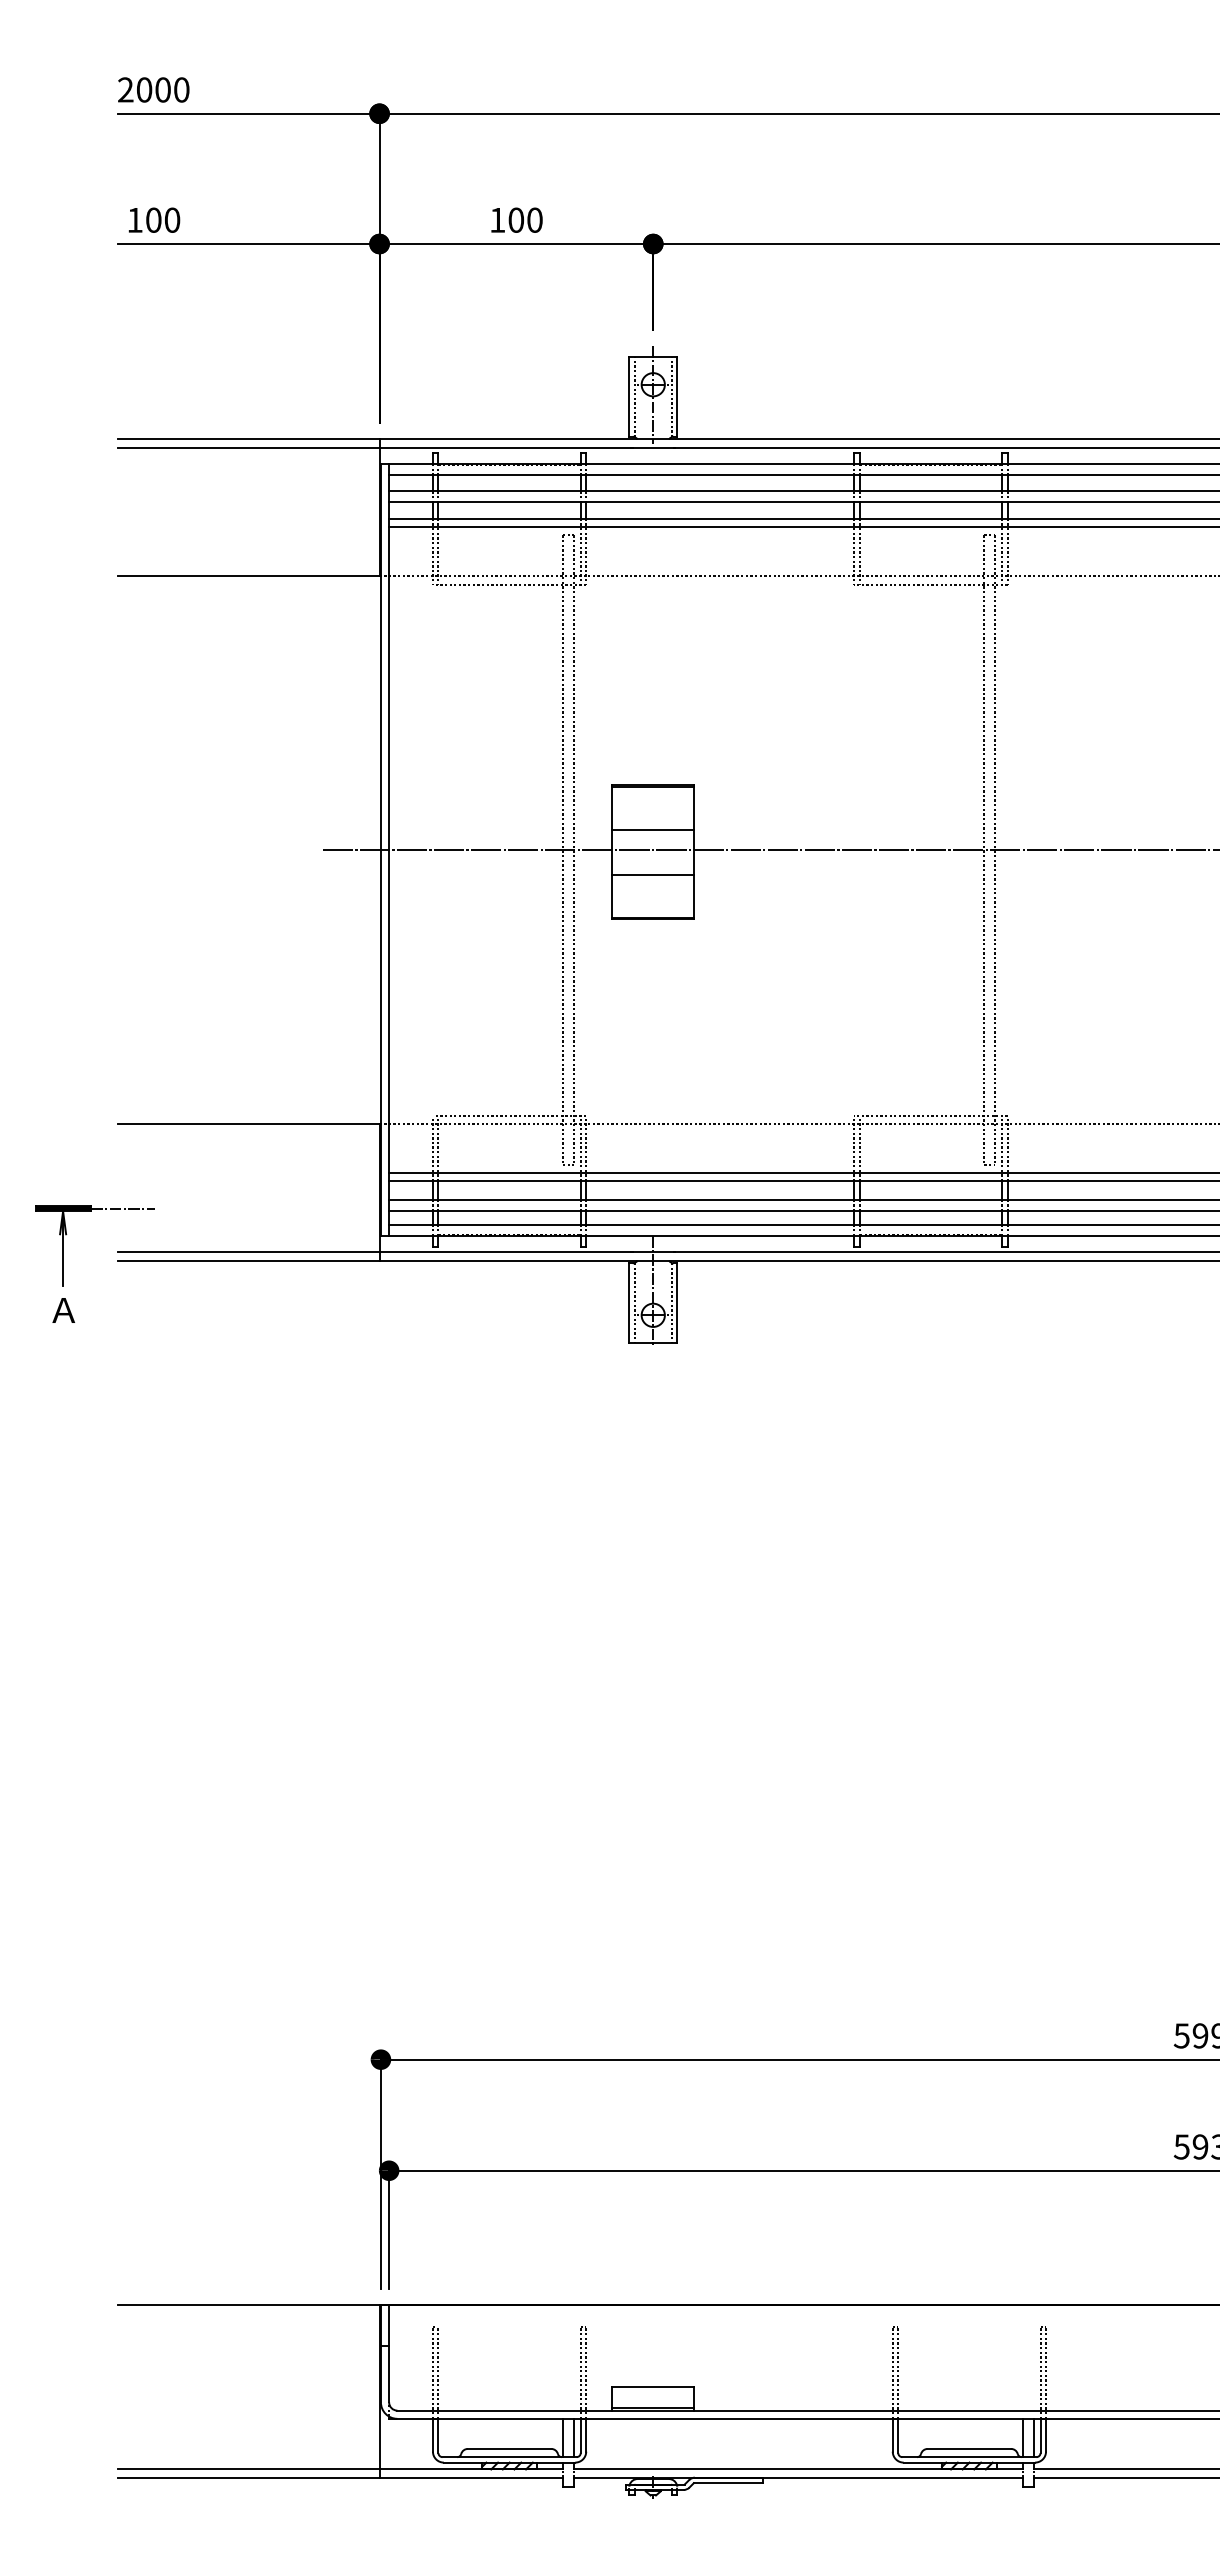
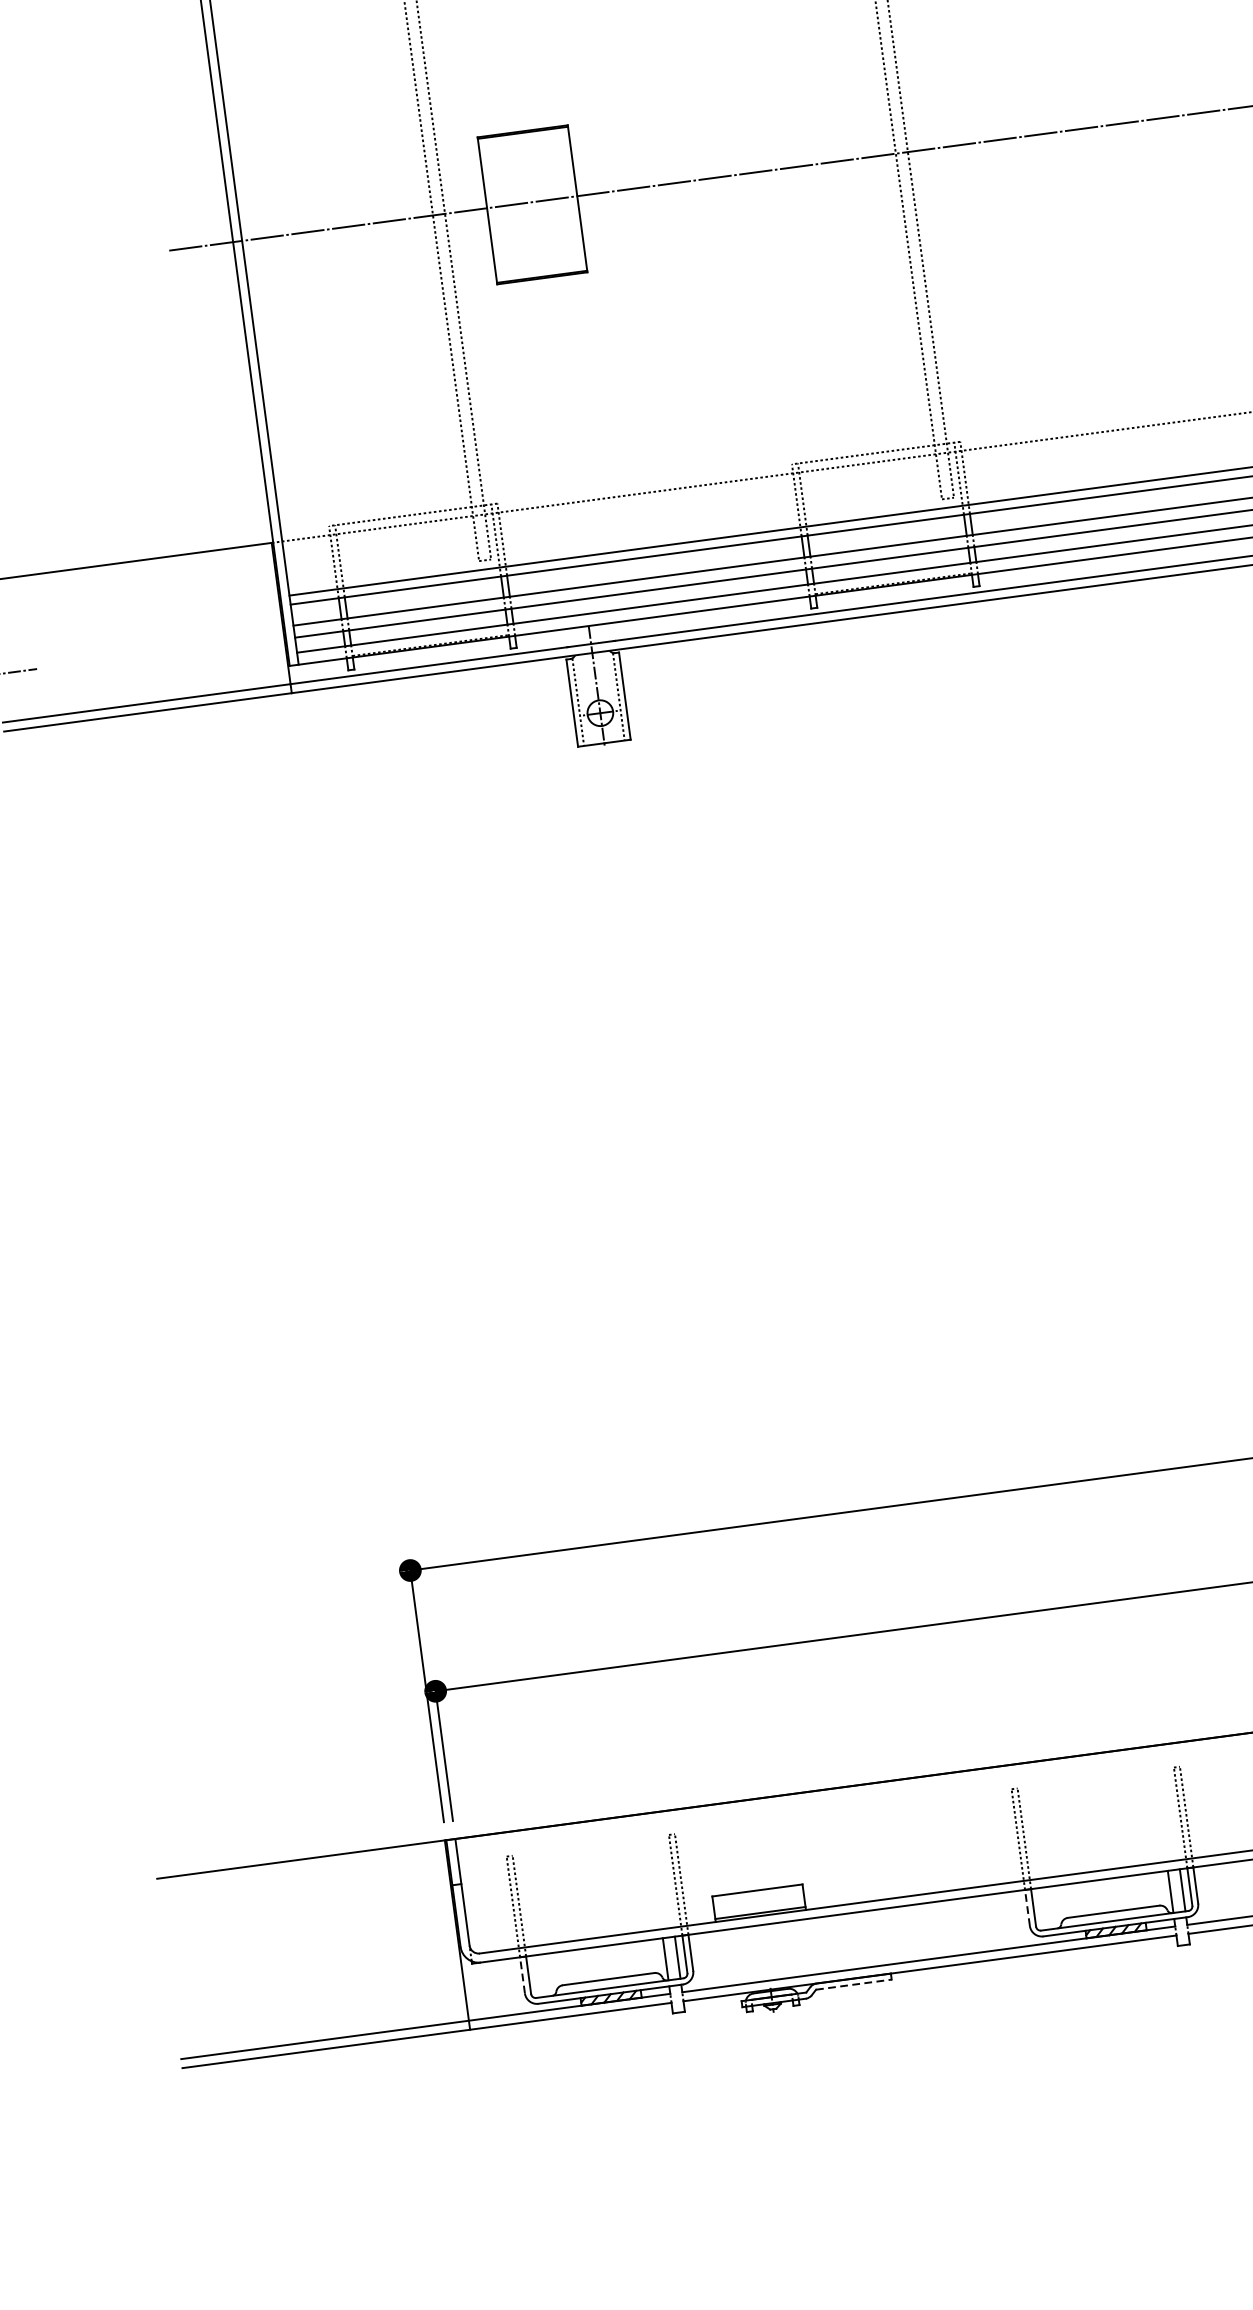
line: (653, 829) -> (529, 179), removed
line: (653, 875) -> (536, 230), removed
line: (432, 2434) -> (521, 1974), solid -> dashed
line: (892, 2434) -> (1027, 1907), solid -> dashed
line: (728, 2483) -> (854, 1985), solid -> dashed

